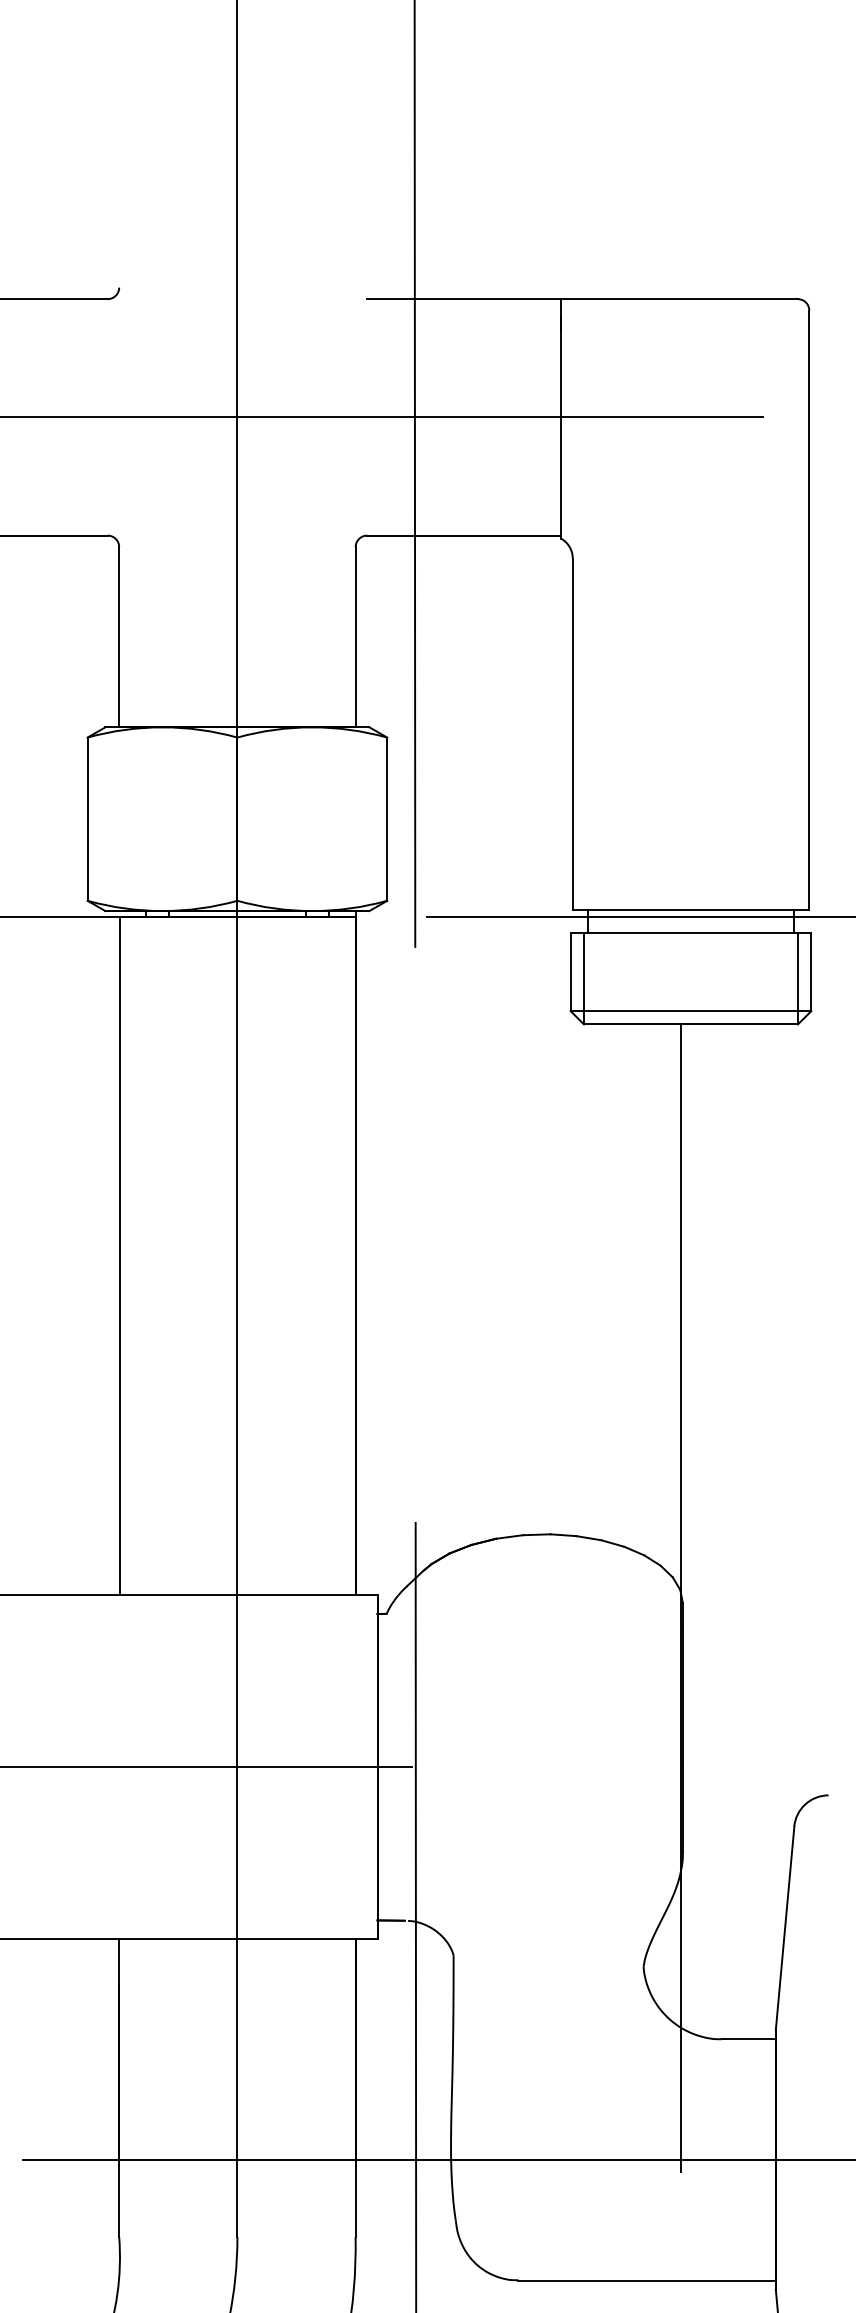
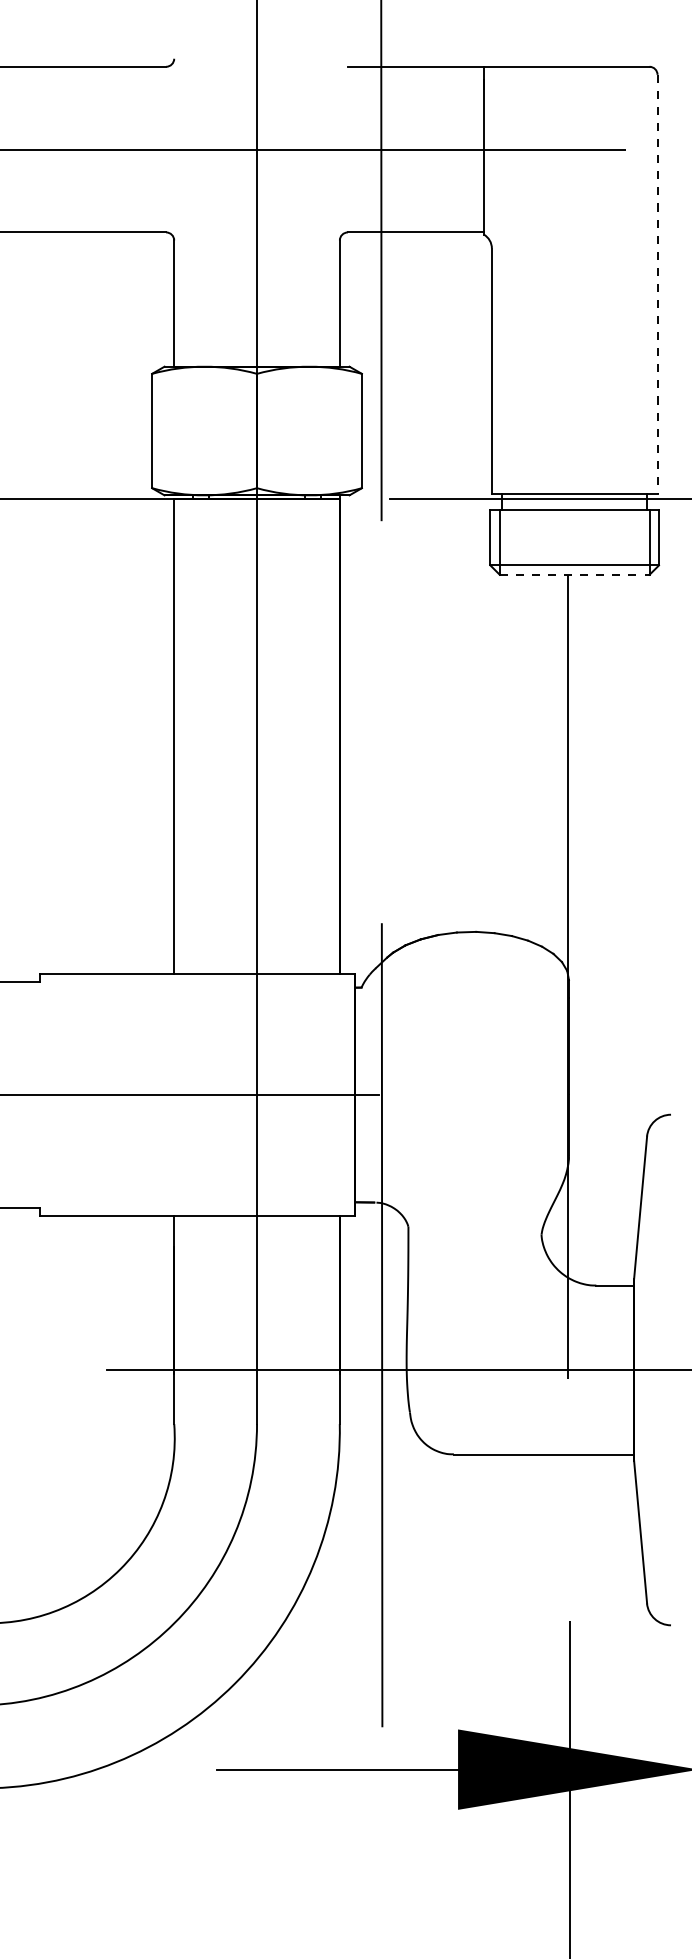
line: (809, 609) -> (657, 284), solid -> dashed
line: (690, 1024) -> (574, 574), solid -> dashed

